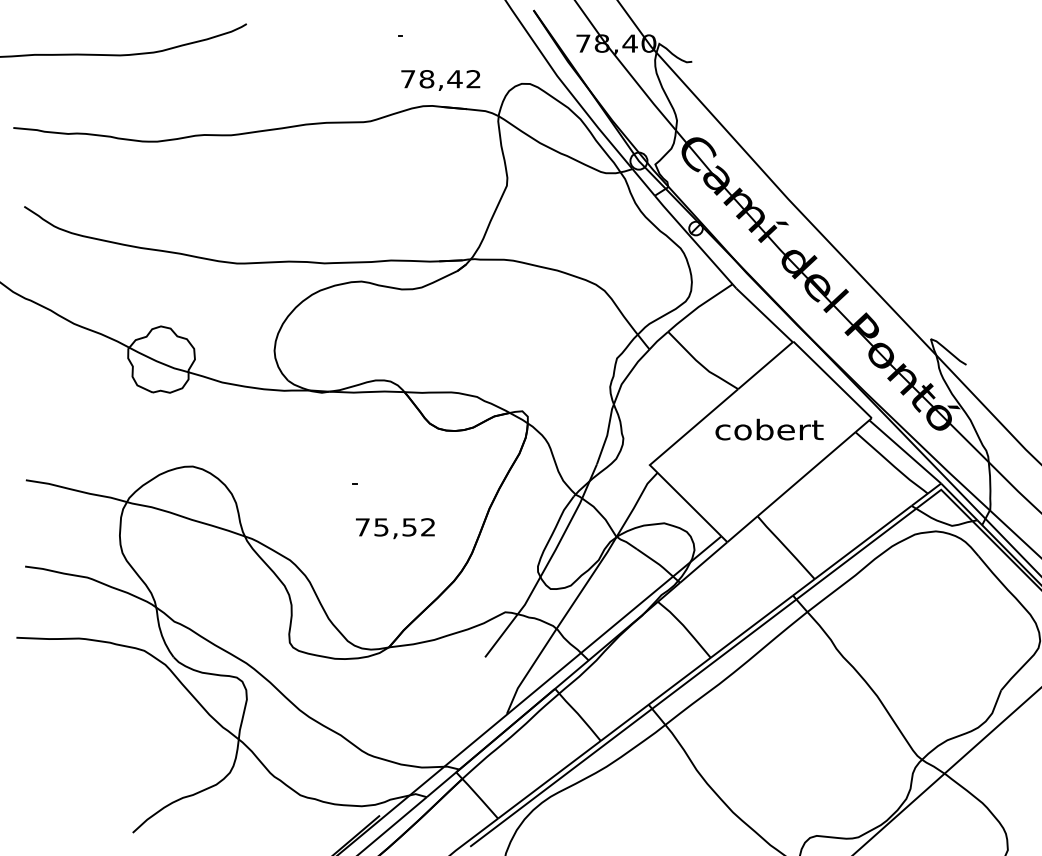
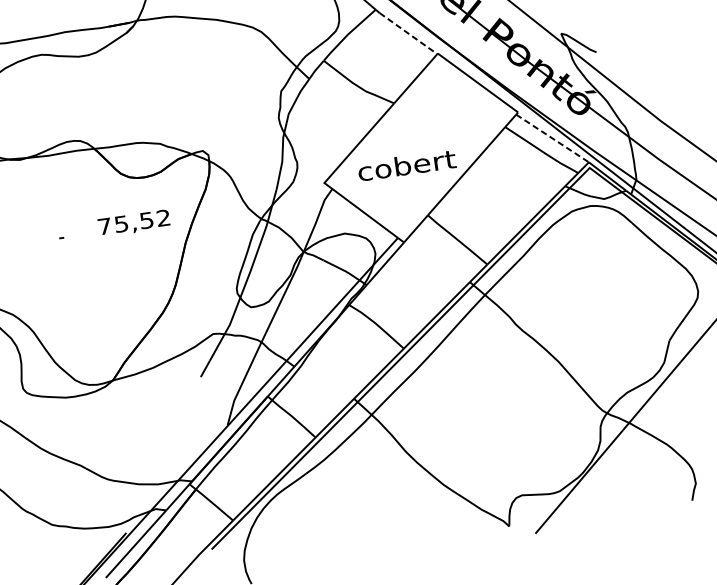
line: (764, 315) -> (408, 33), solid -> dashed
text: (769, 429) -> (406, 165), moved
line: (905, 451) -> (552, 138), solid -> dashed
text: (395, 528) -> (134, 223), moved

